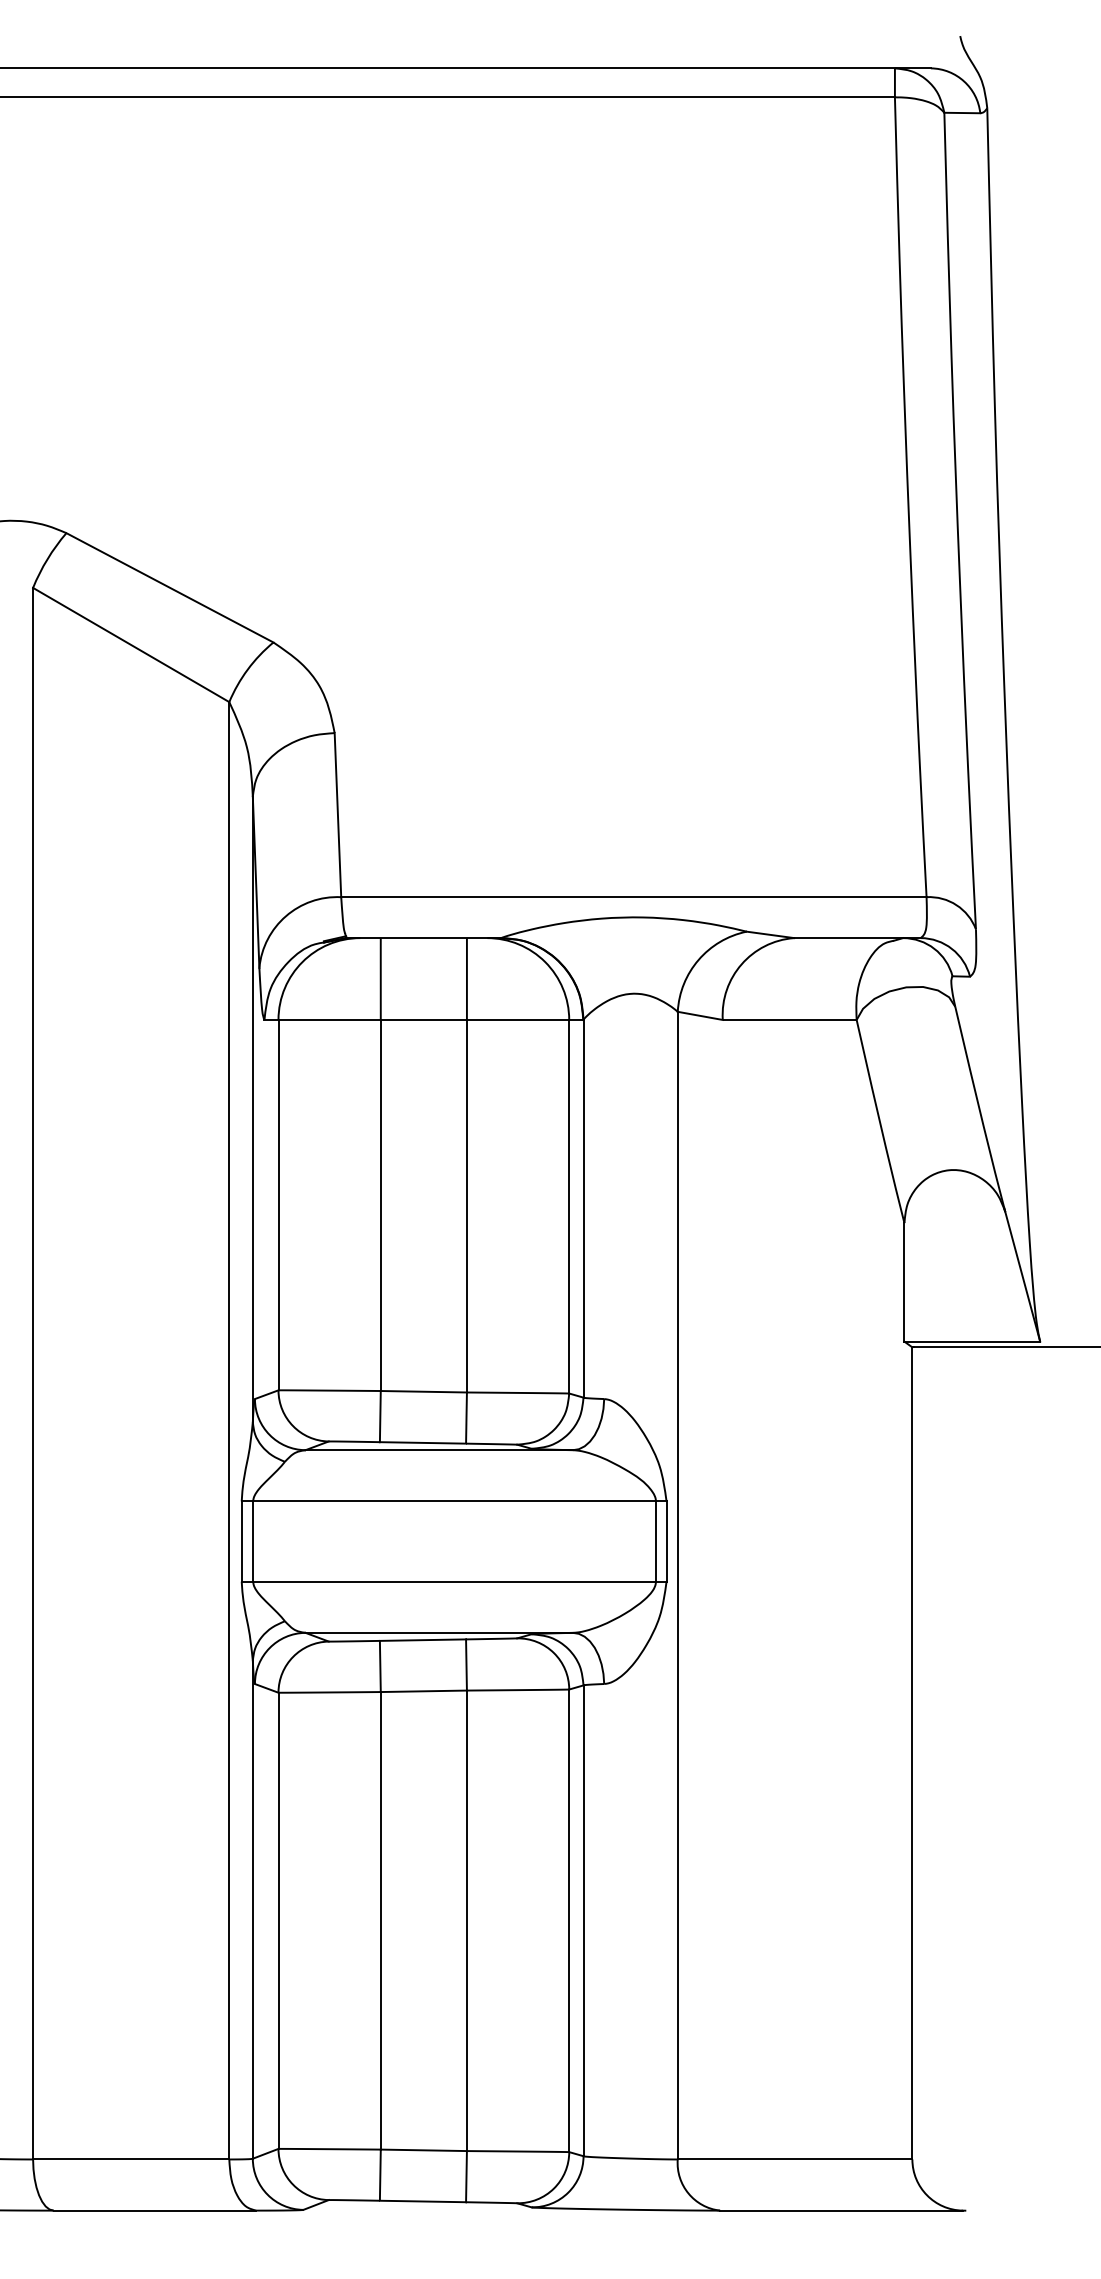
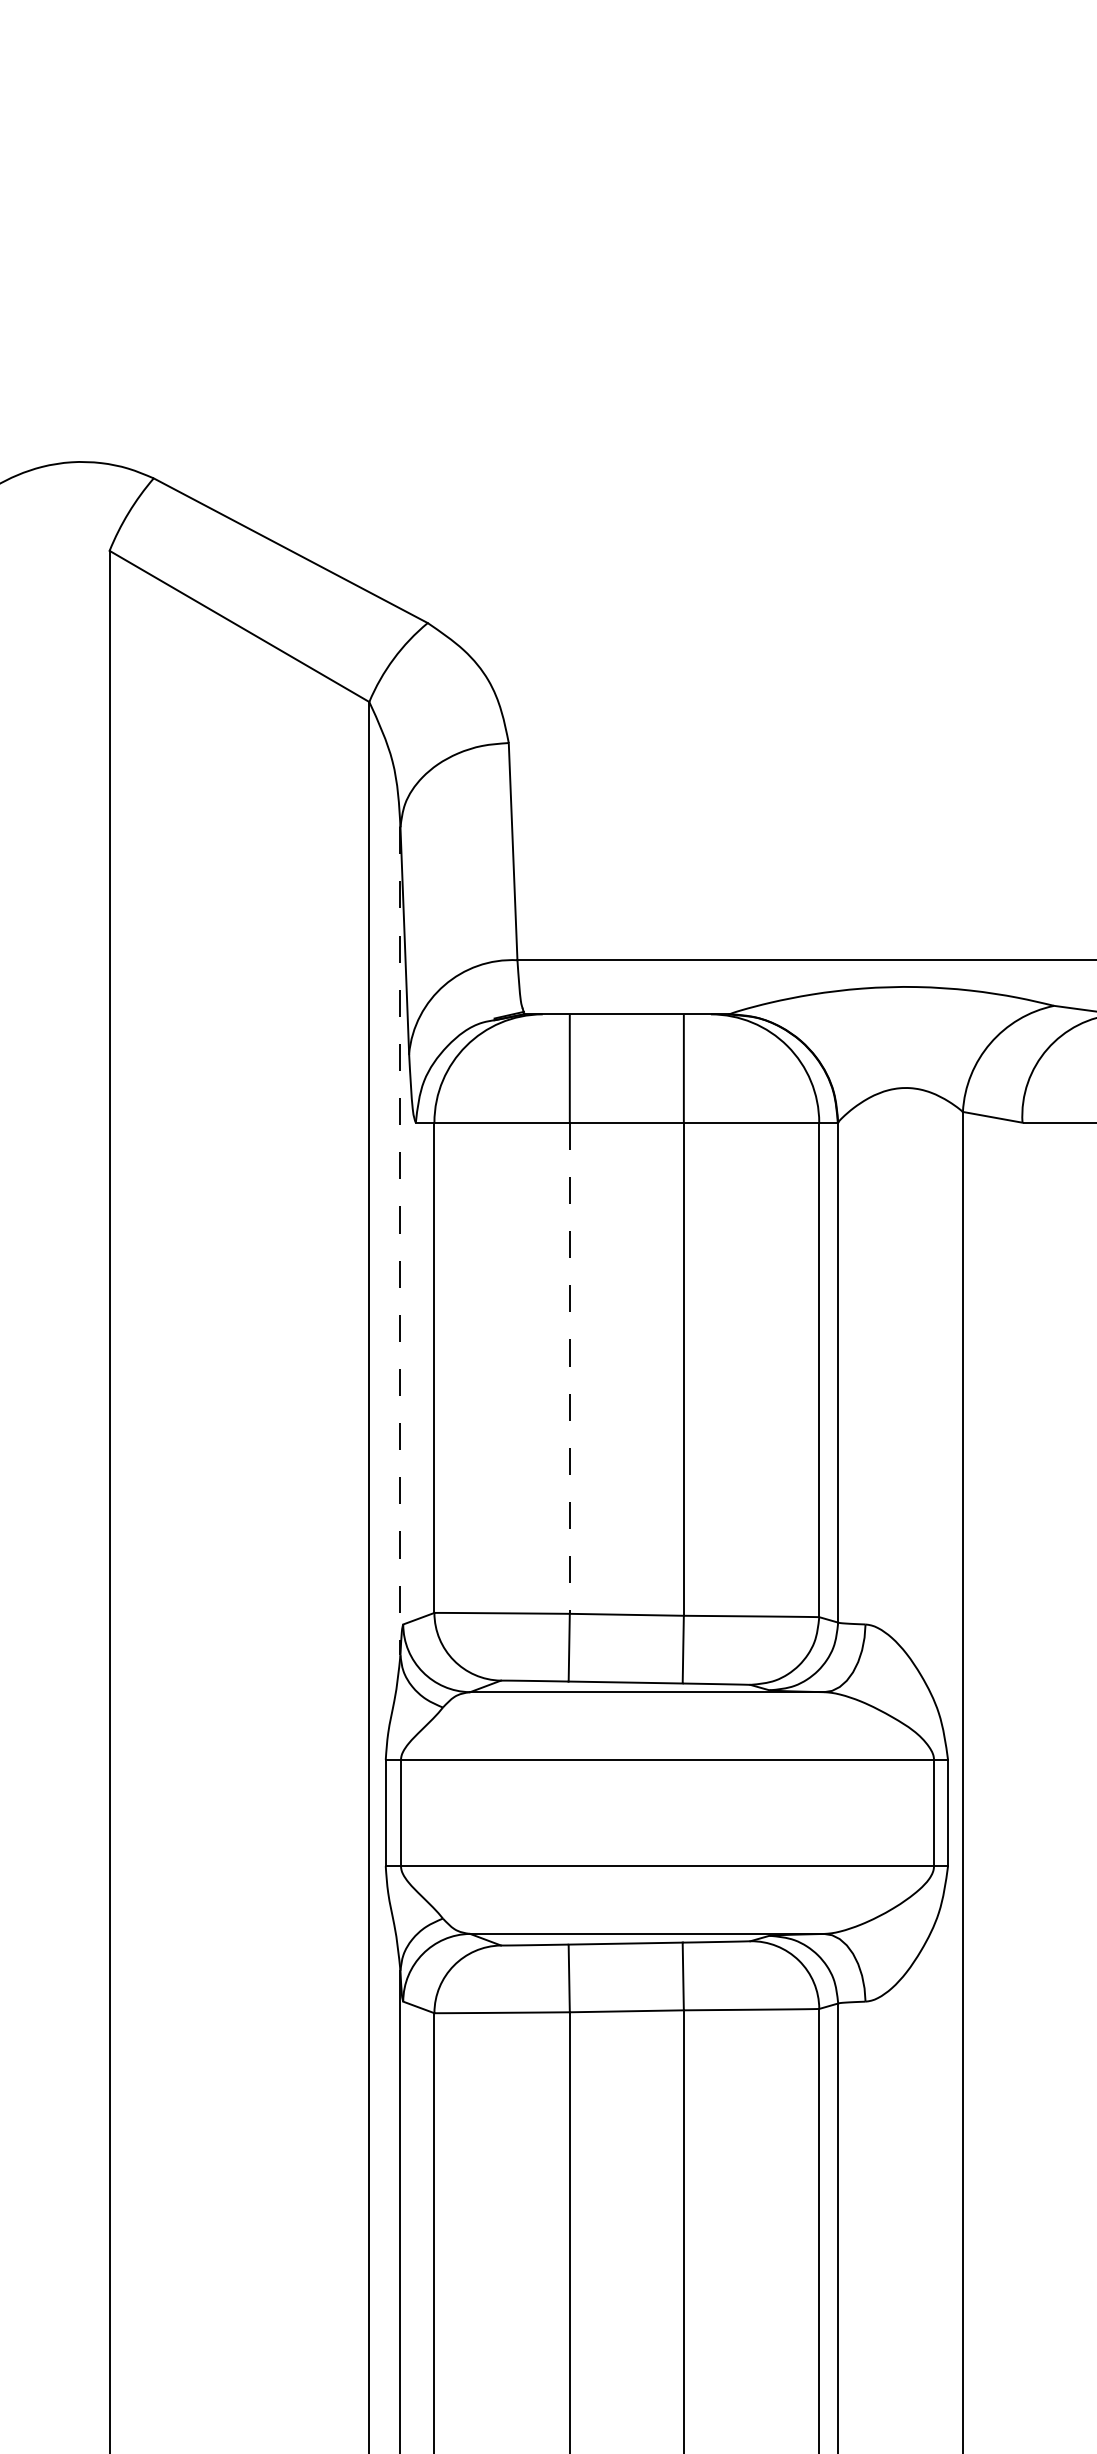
line: (252, 1109) -> (400, 1241), solid -> dashed
line: (380, 1205) -> (569, 1368), solid -> dashed

